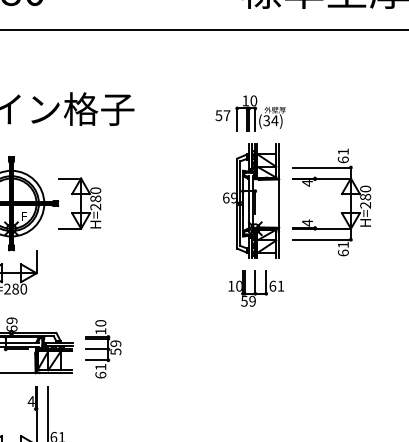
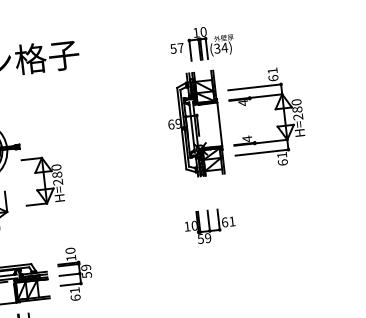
part: (250, 113) -> (201, 43), moved
part: (79, 203) -> (43, 180), moved
part: (255, 288) -> (209, 226), moved

